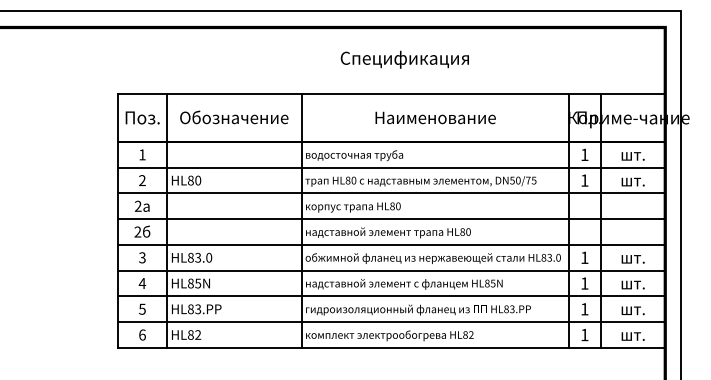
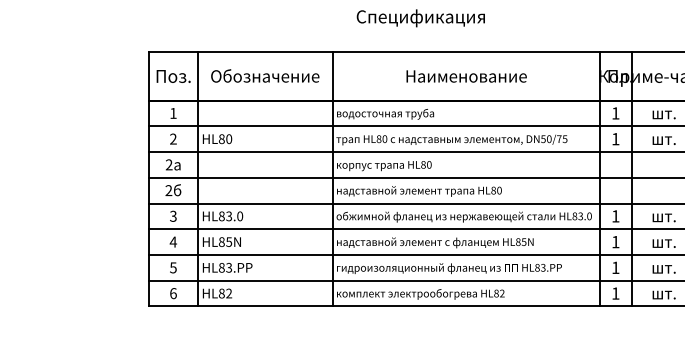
text: (404, 59) -> (420, 18), moved

